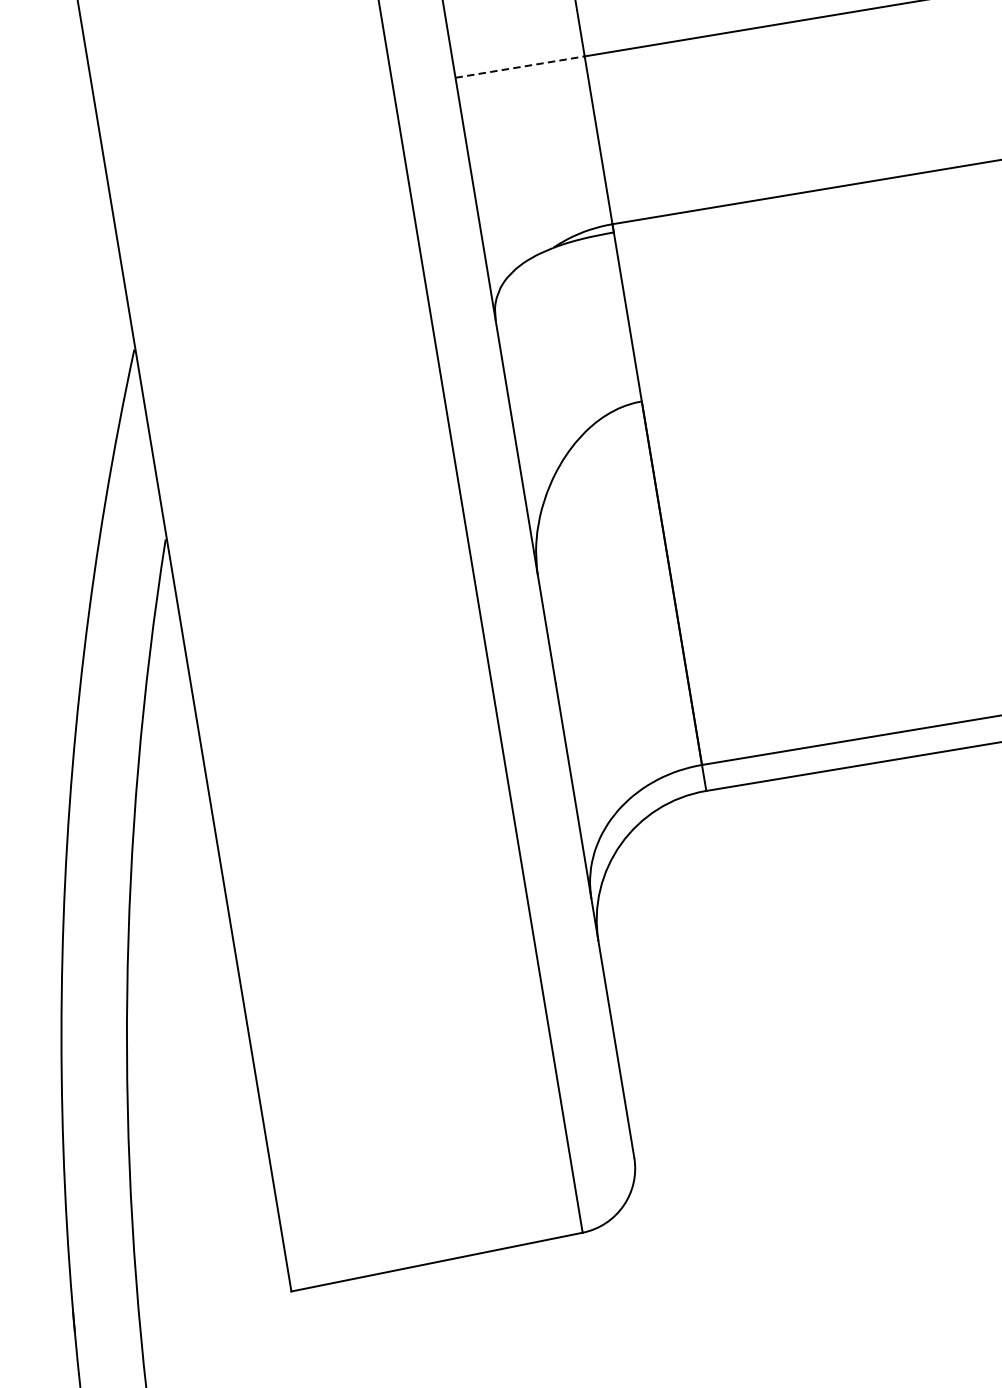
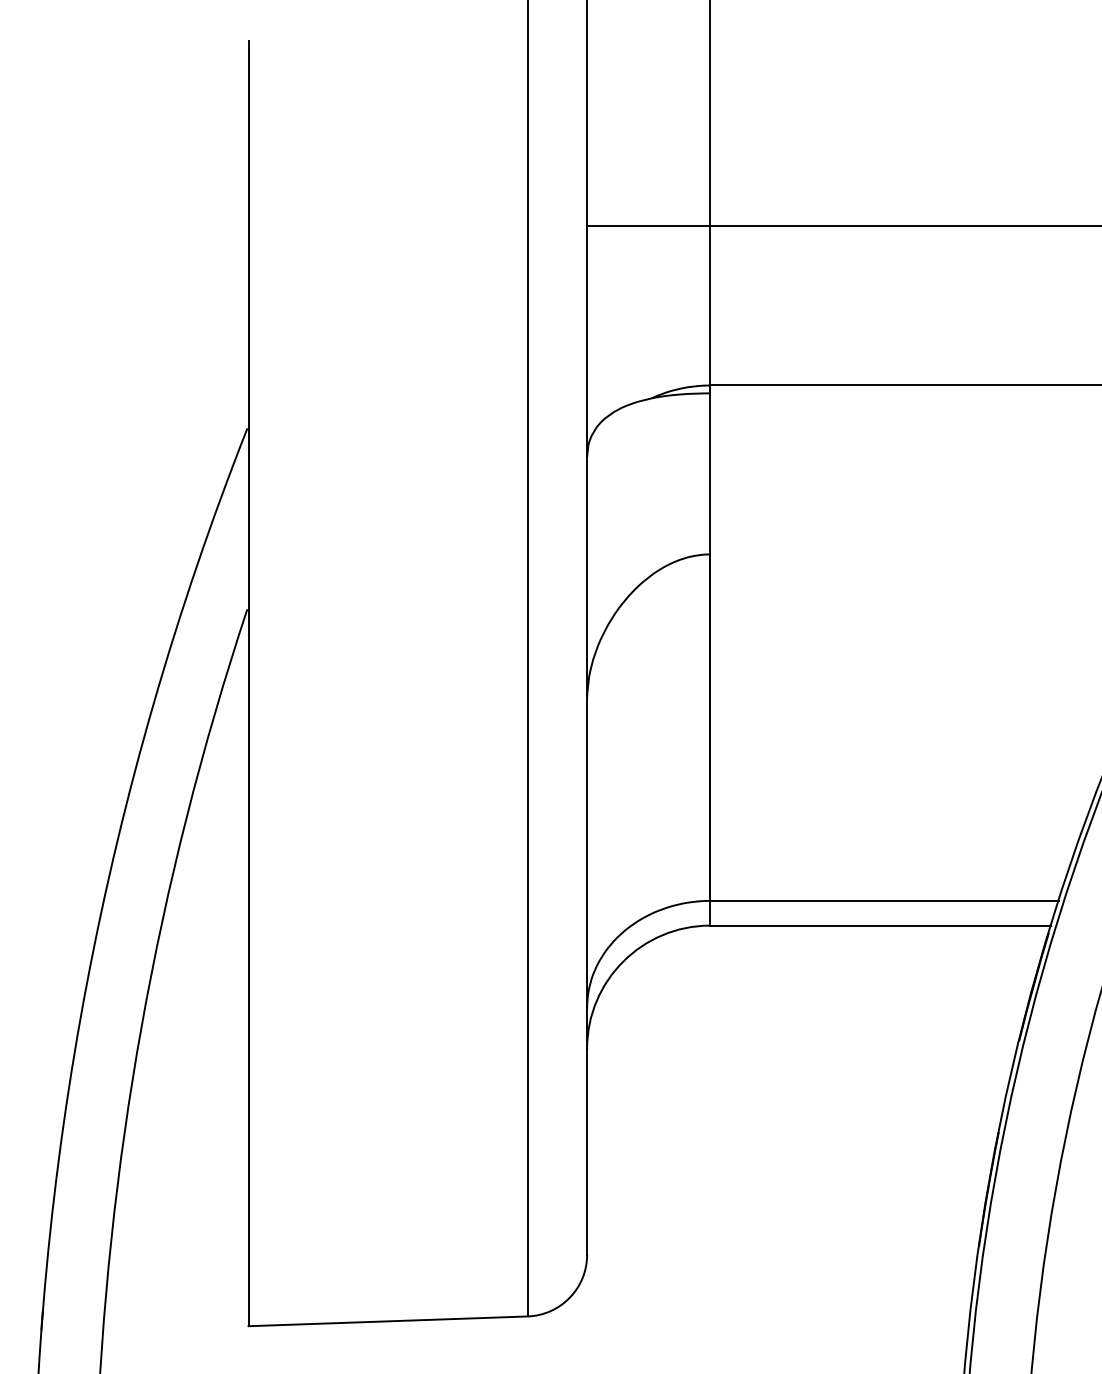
line: (519, 67) -> (648, 225), dashed -> solid

